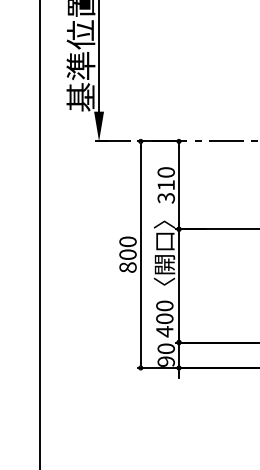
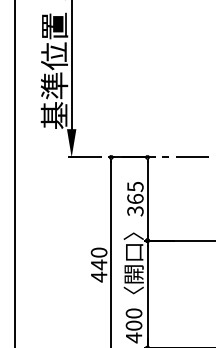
text: (165, 178) -> (134, 192), 310 -> 365
text: (127, 261) -> (98, 271), 800 -> 440

